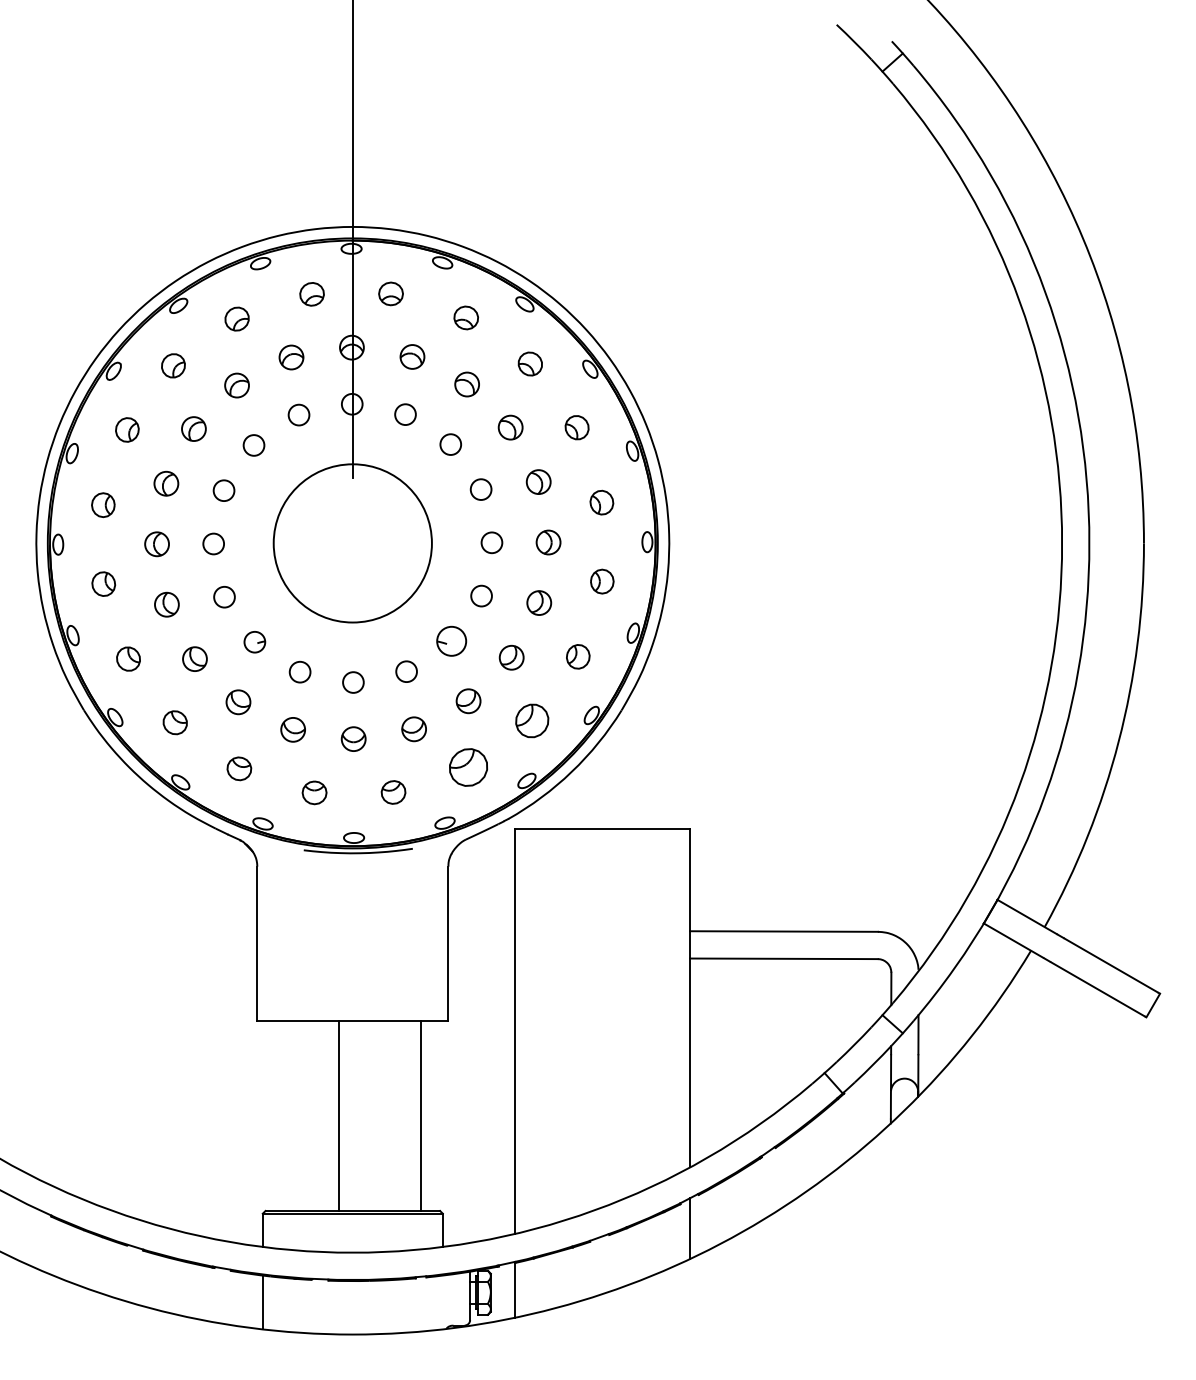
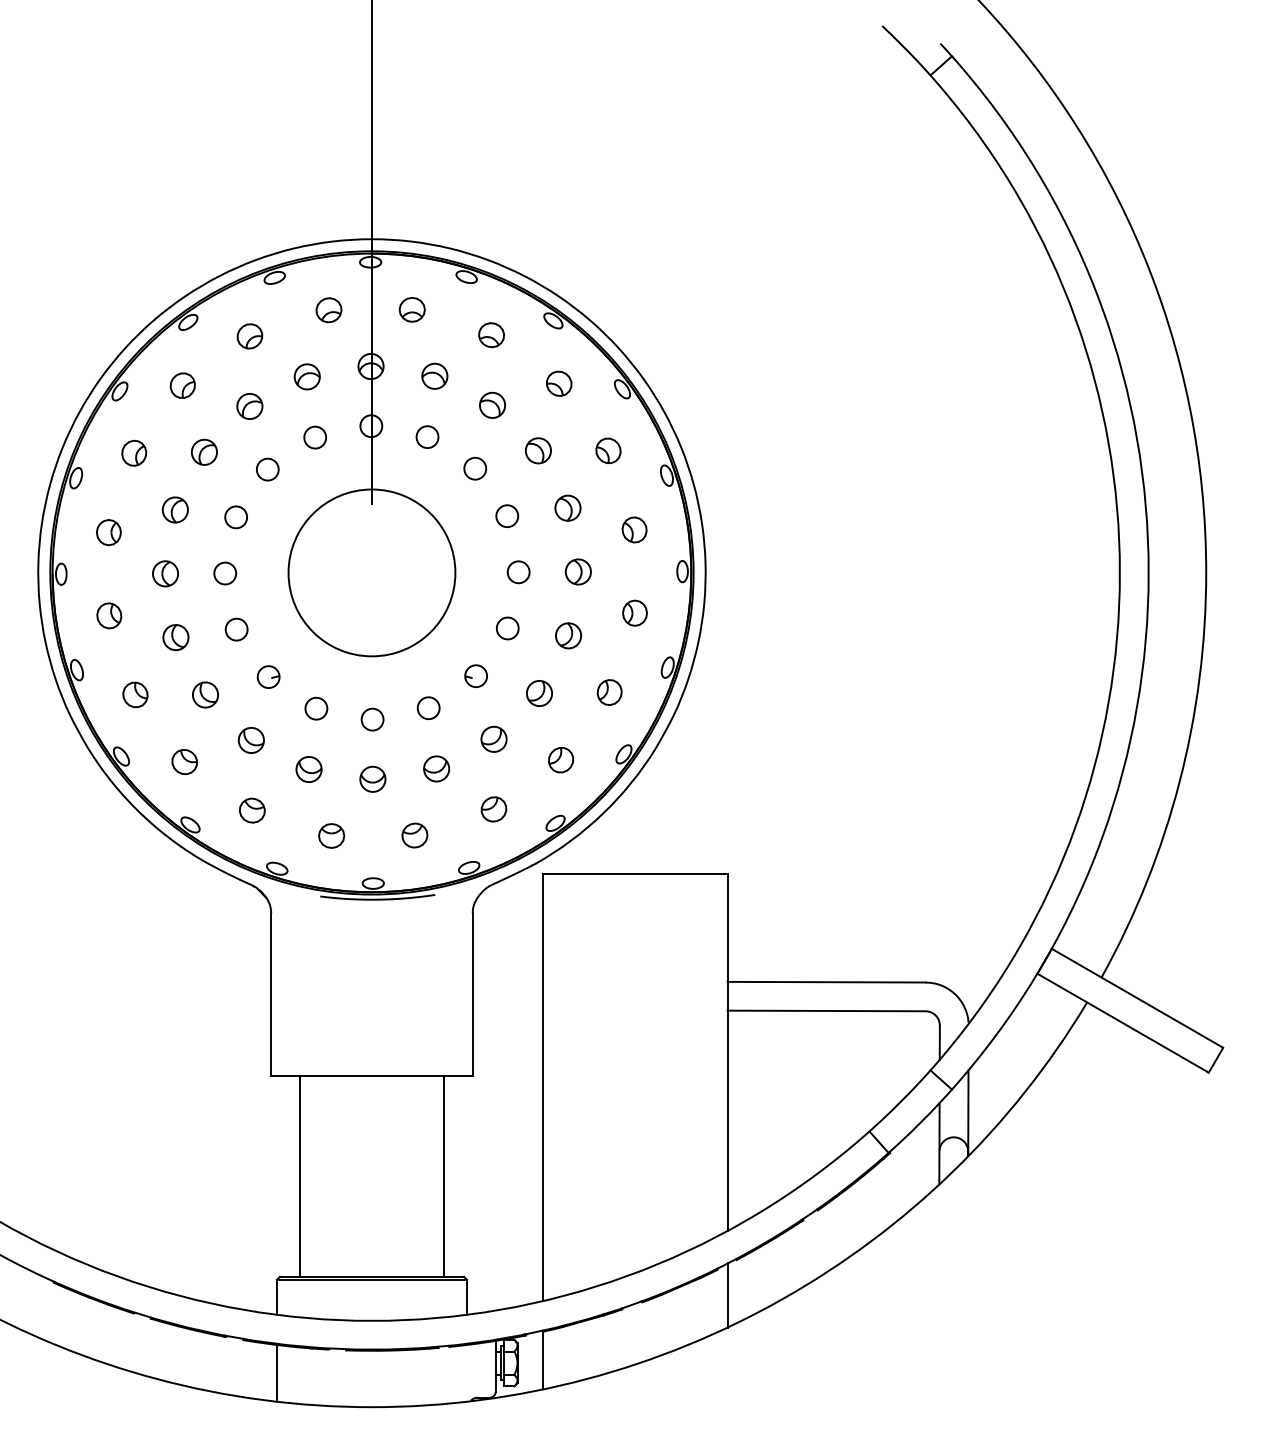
part: (451, 641) -> (476, 676), size x0.71
part: (531, 720) -> (560, 759), size x0.71
part: (468, 767) -> (493, 809), size x0.62
line: (338, 1115) -> (299, 1176), moved

